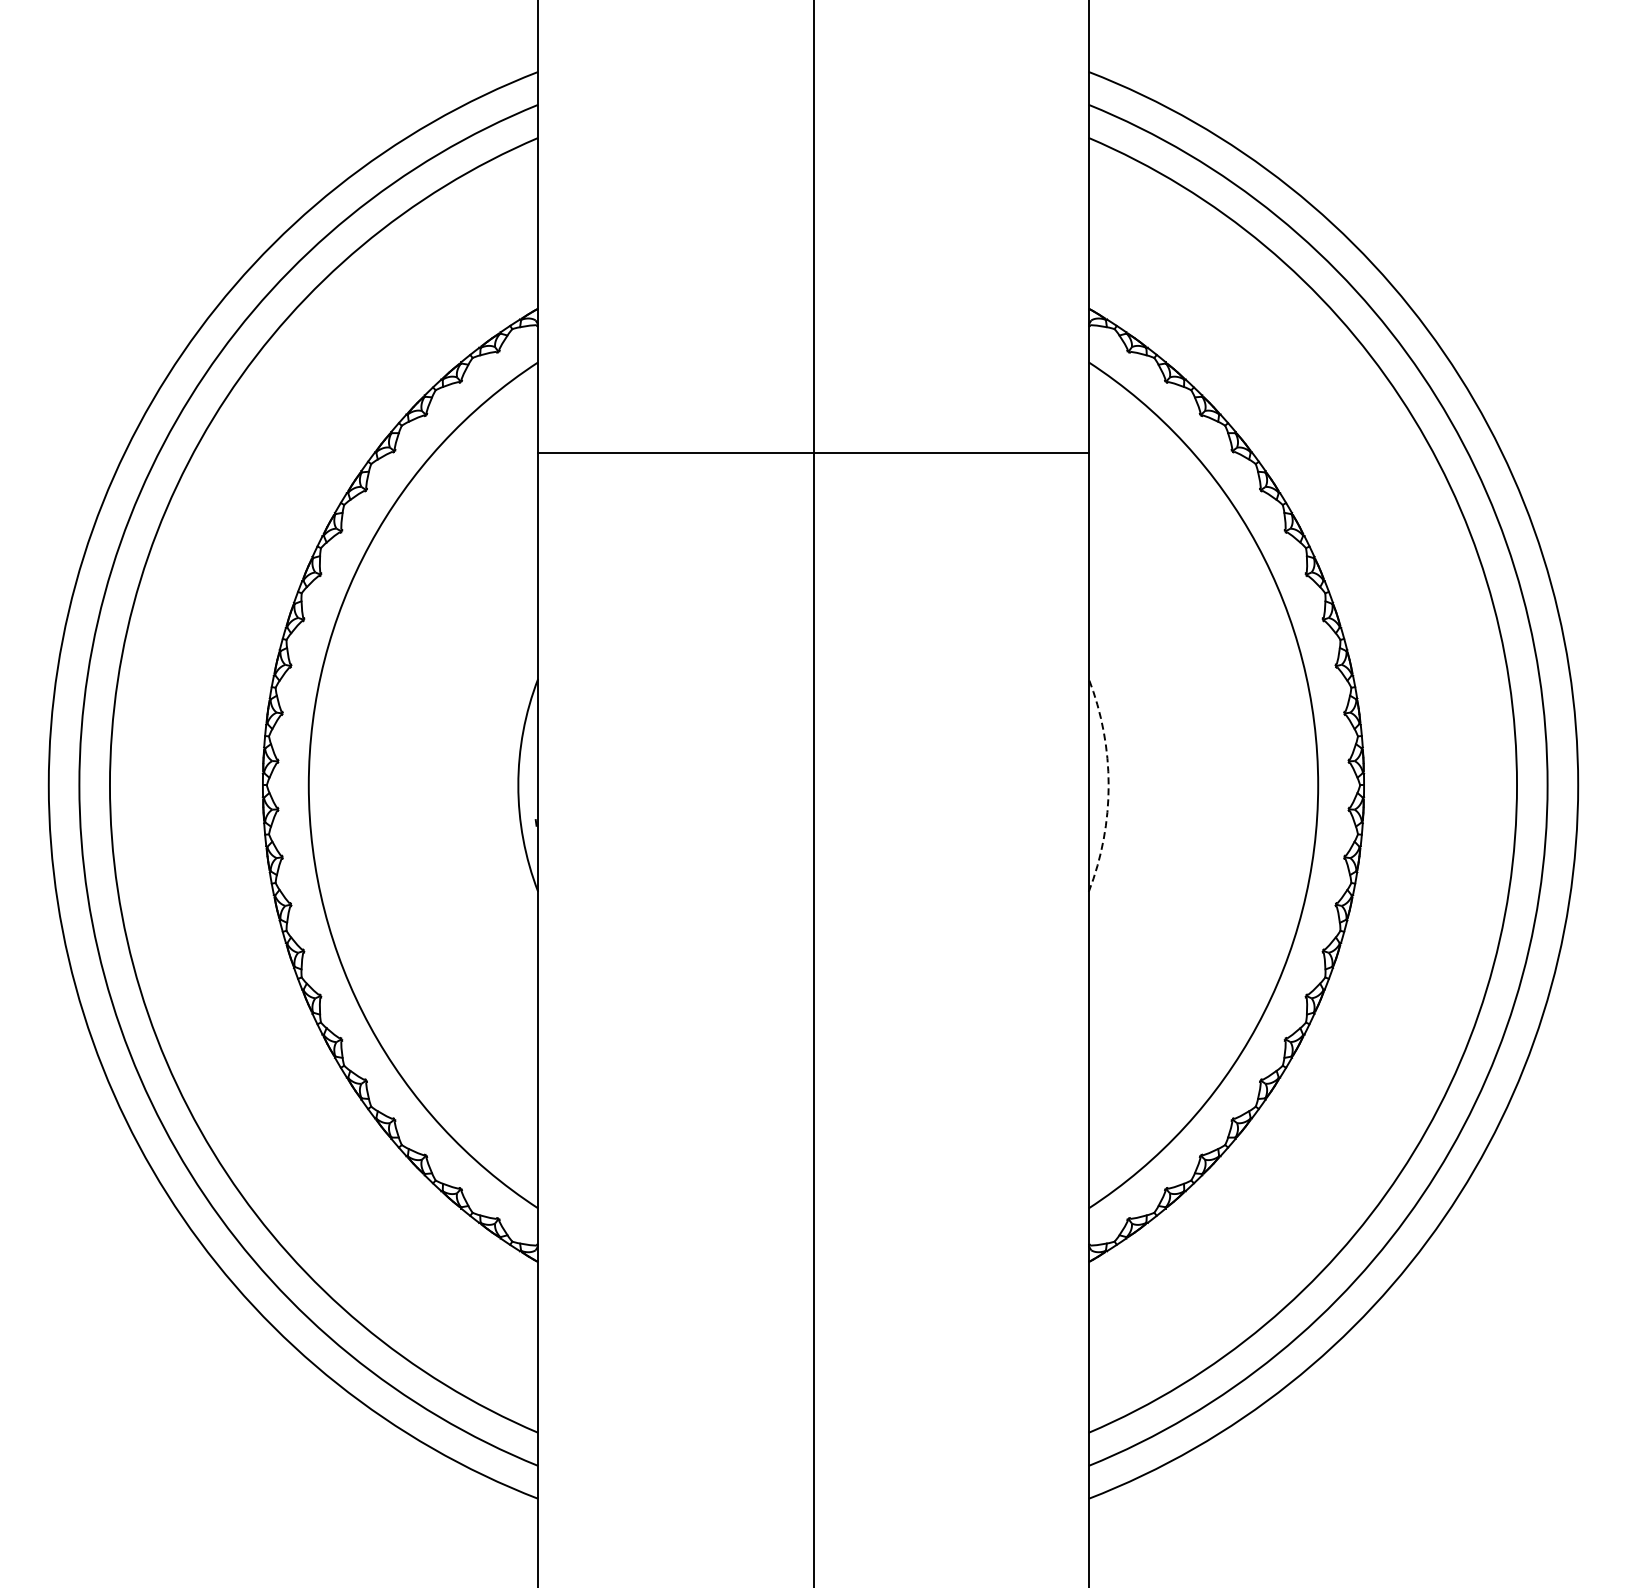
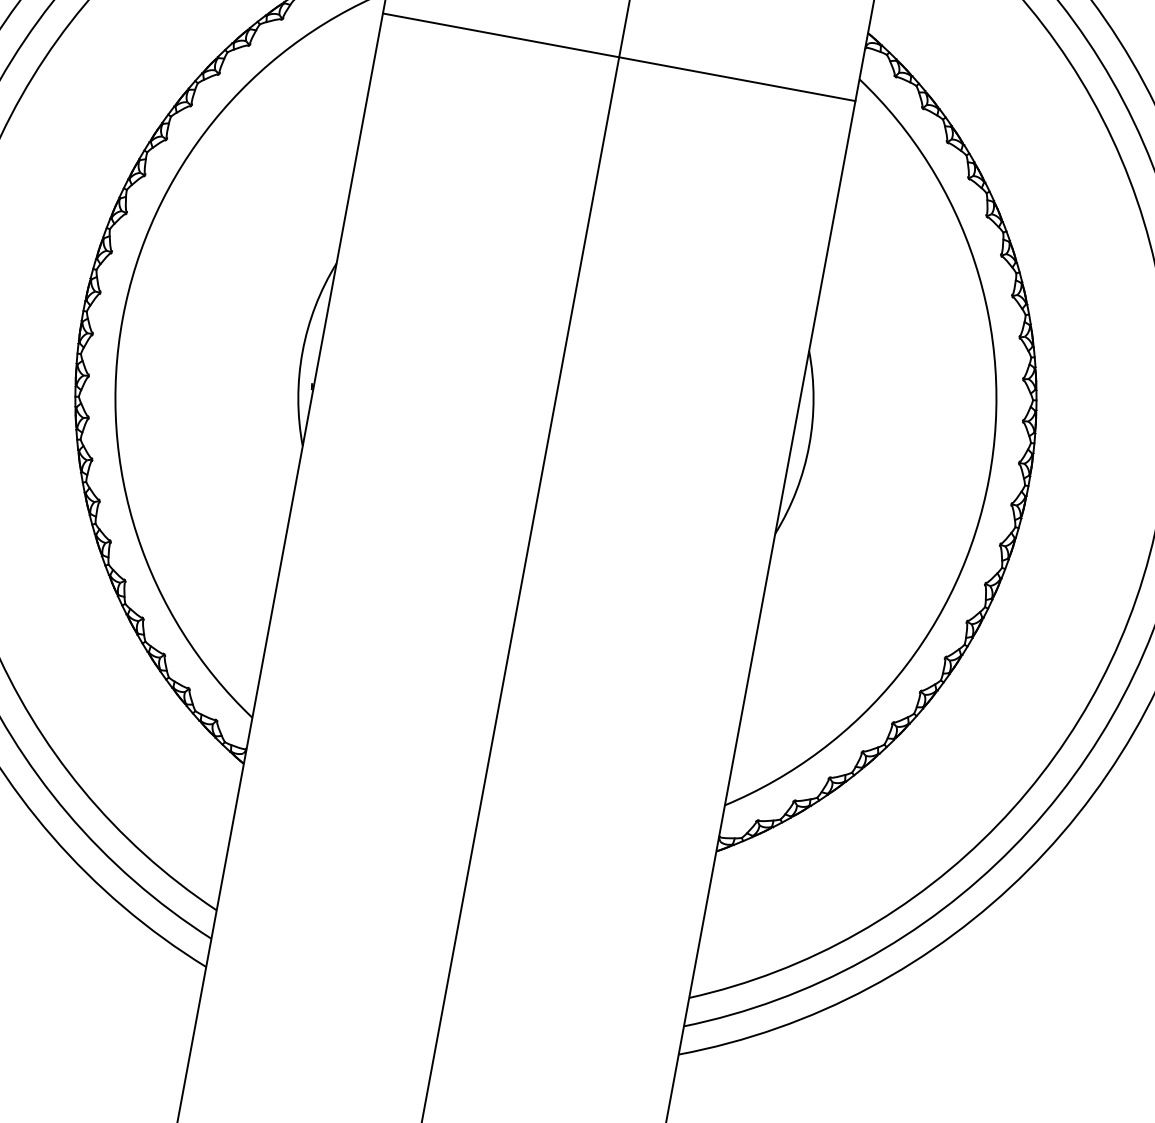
line: (813, 452) -> (619, 57), moved
arc: (1108, 785) -> (809, 445), dashed -> solid

